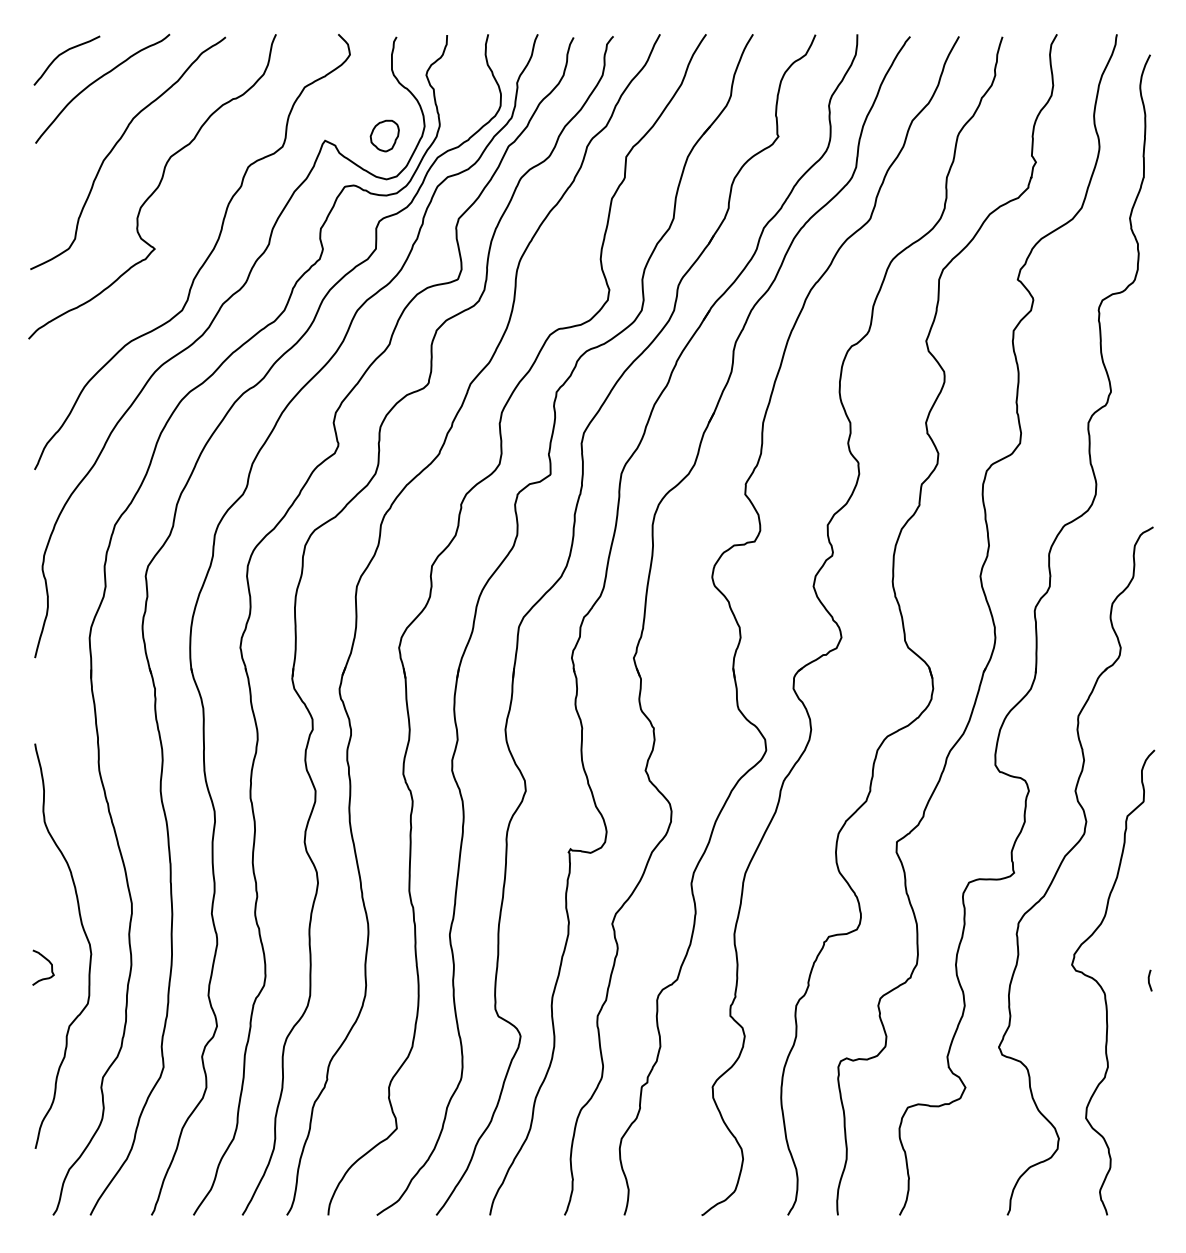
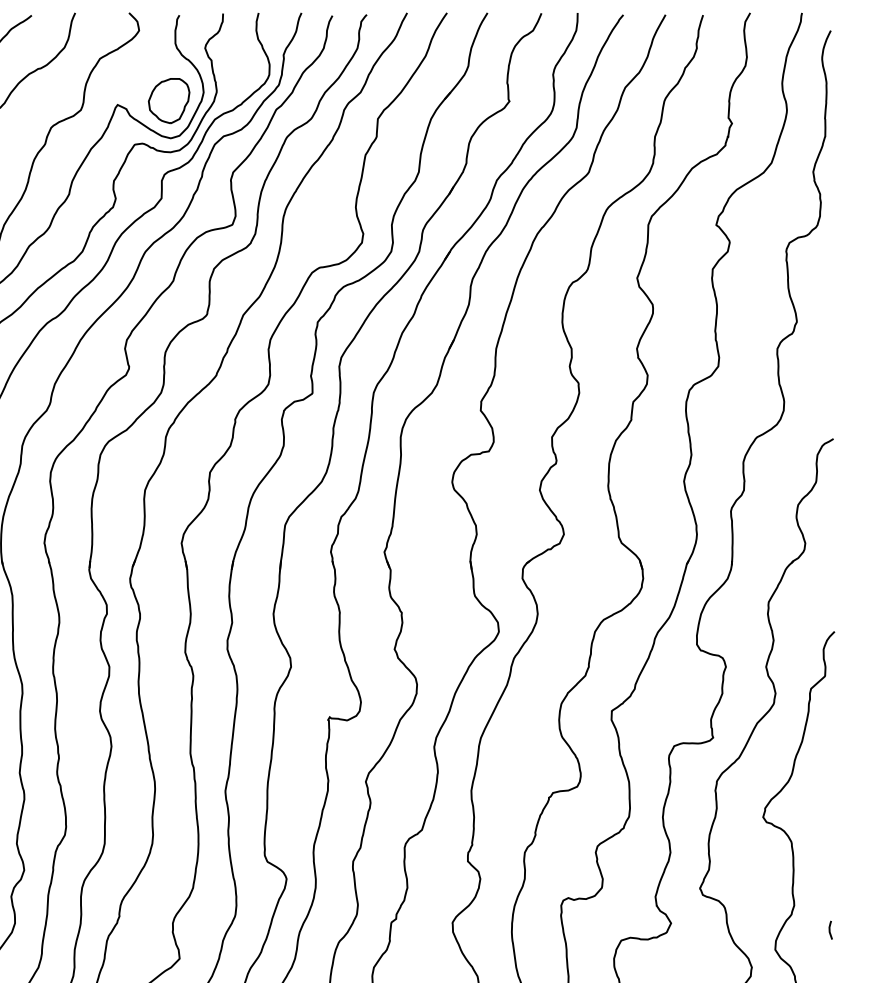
part: (384, 135) -> (168, 100), size x1.67
line: (1149, 980) -> (830, 930), moved

